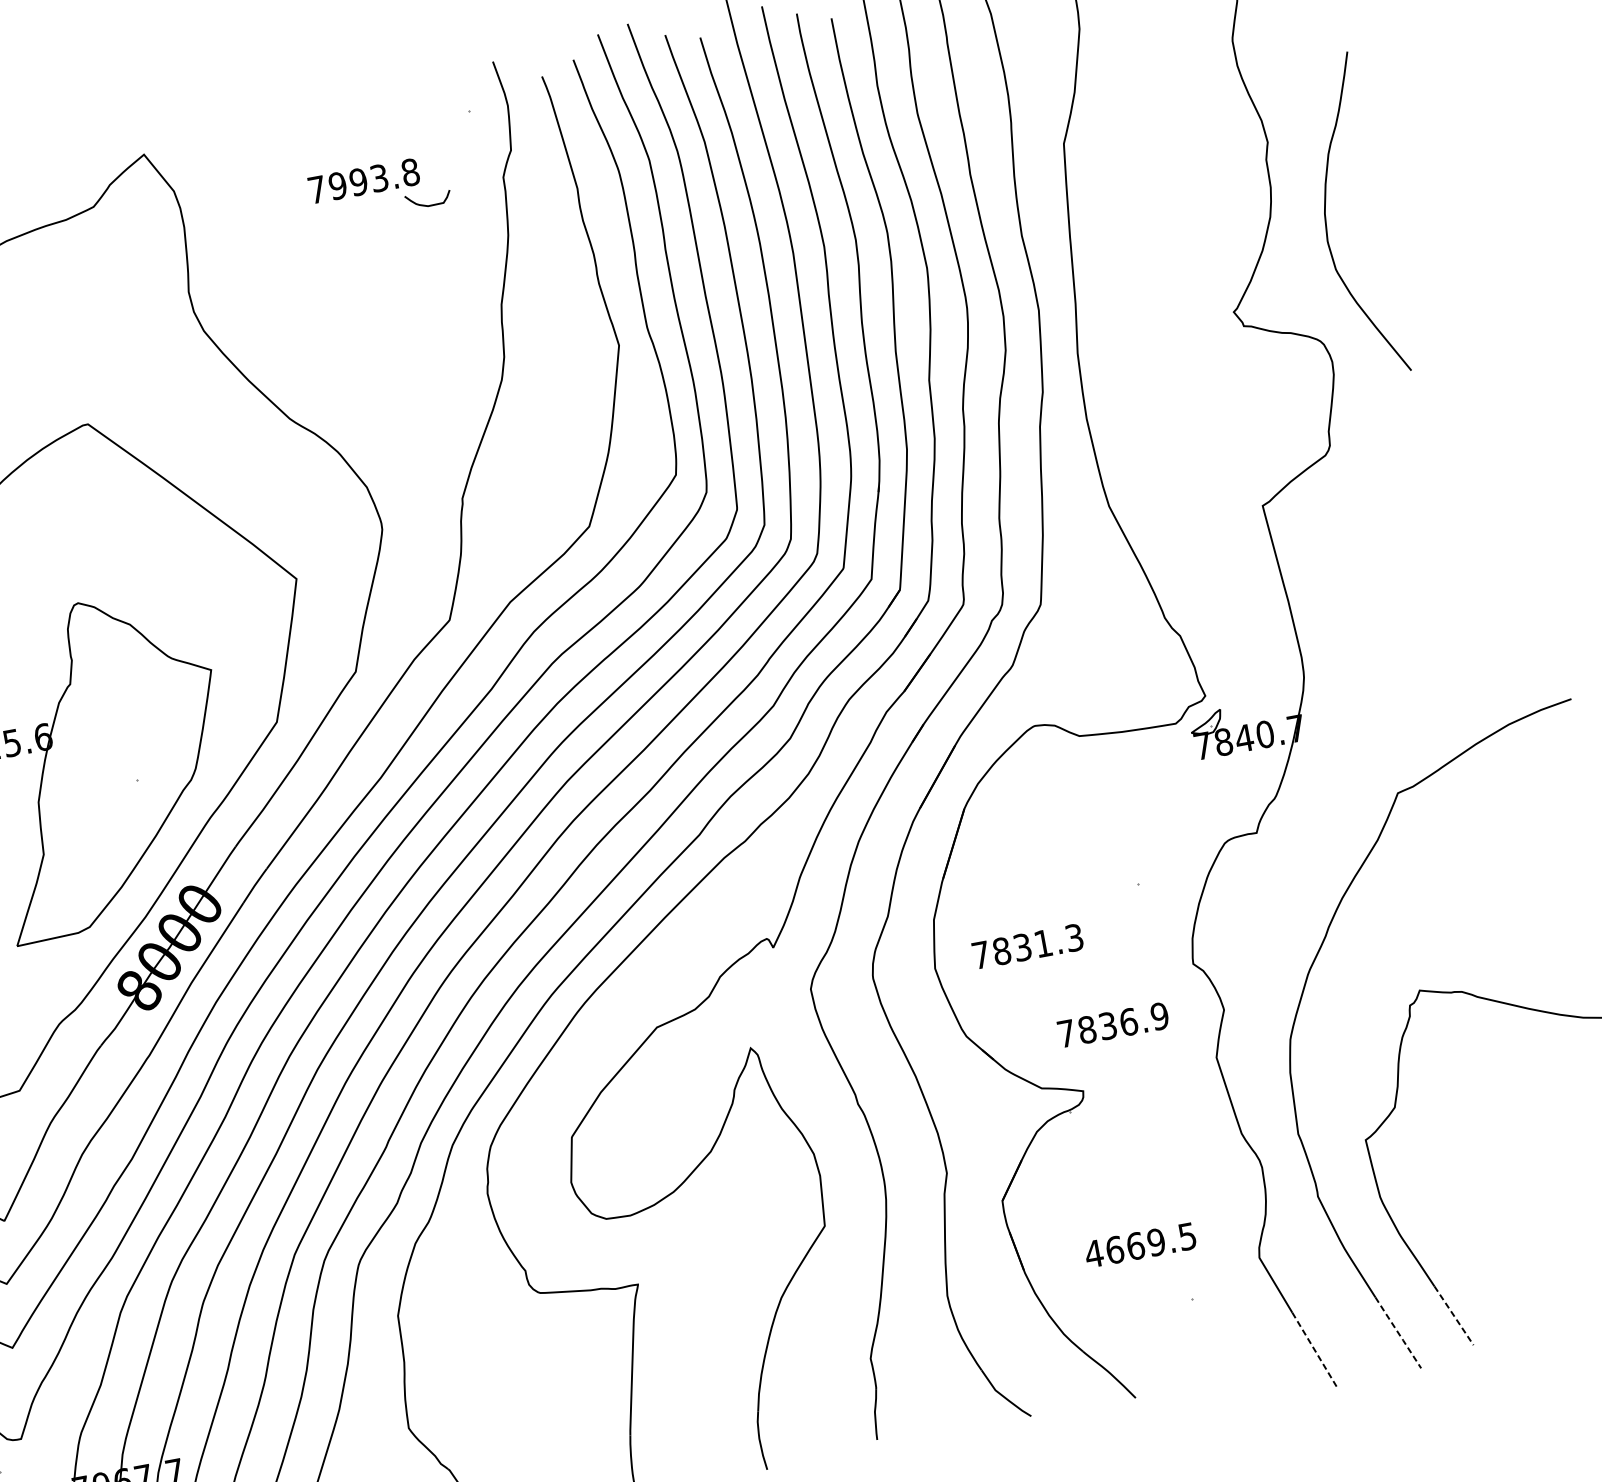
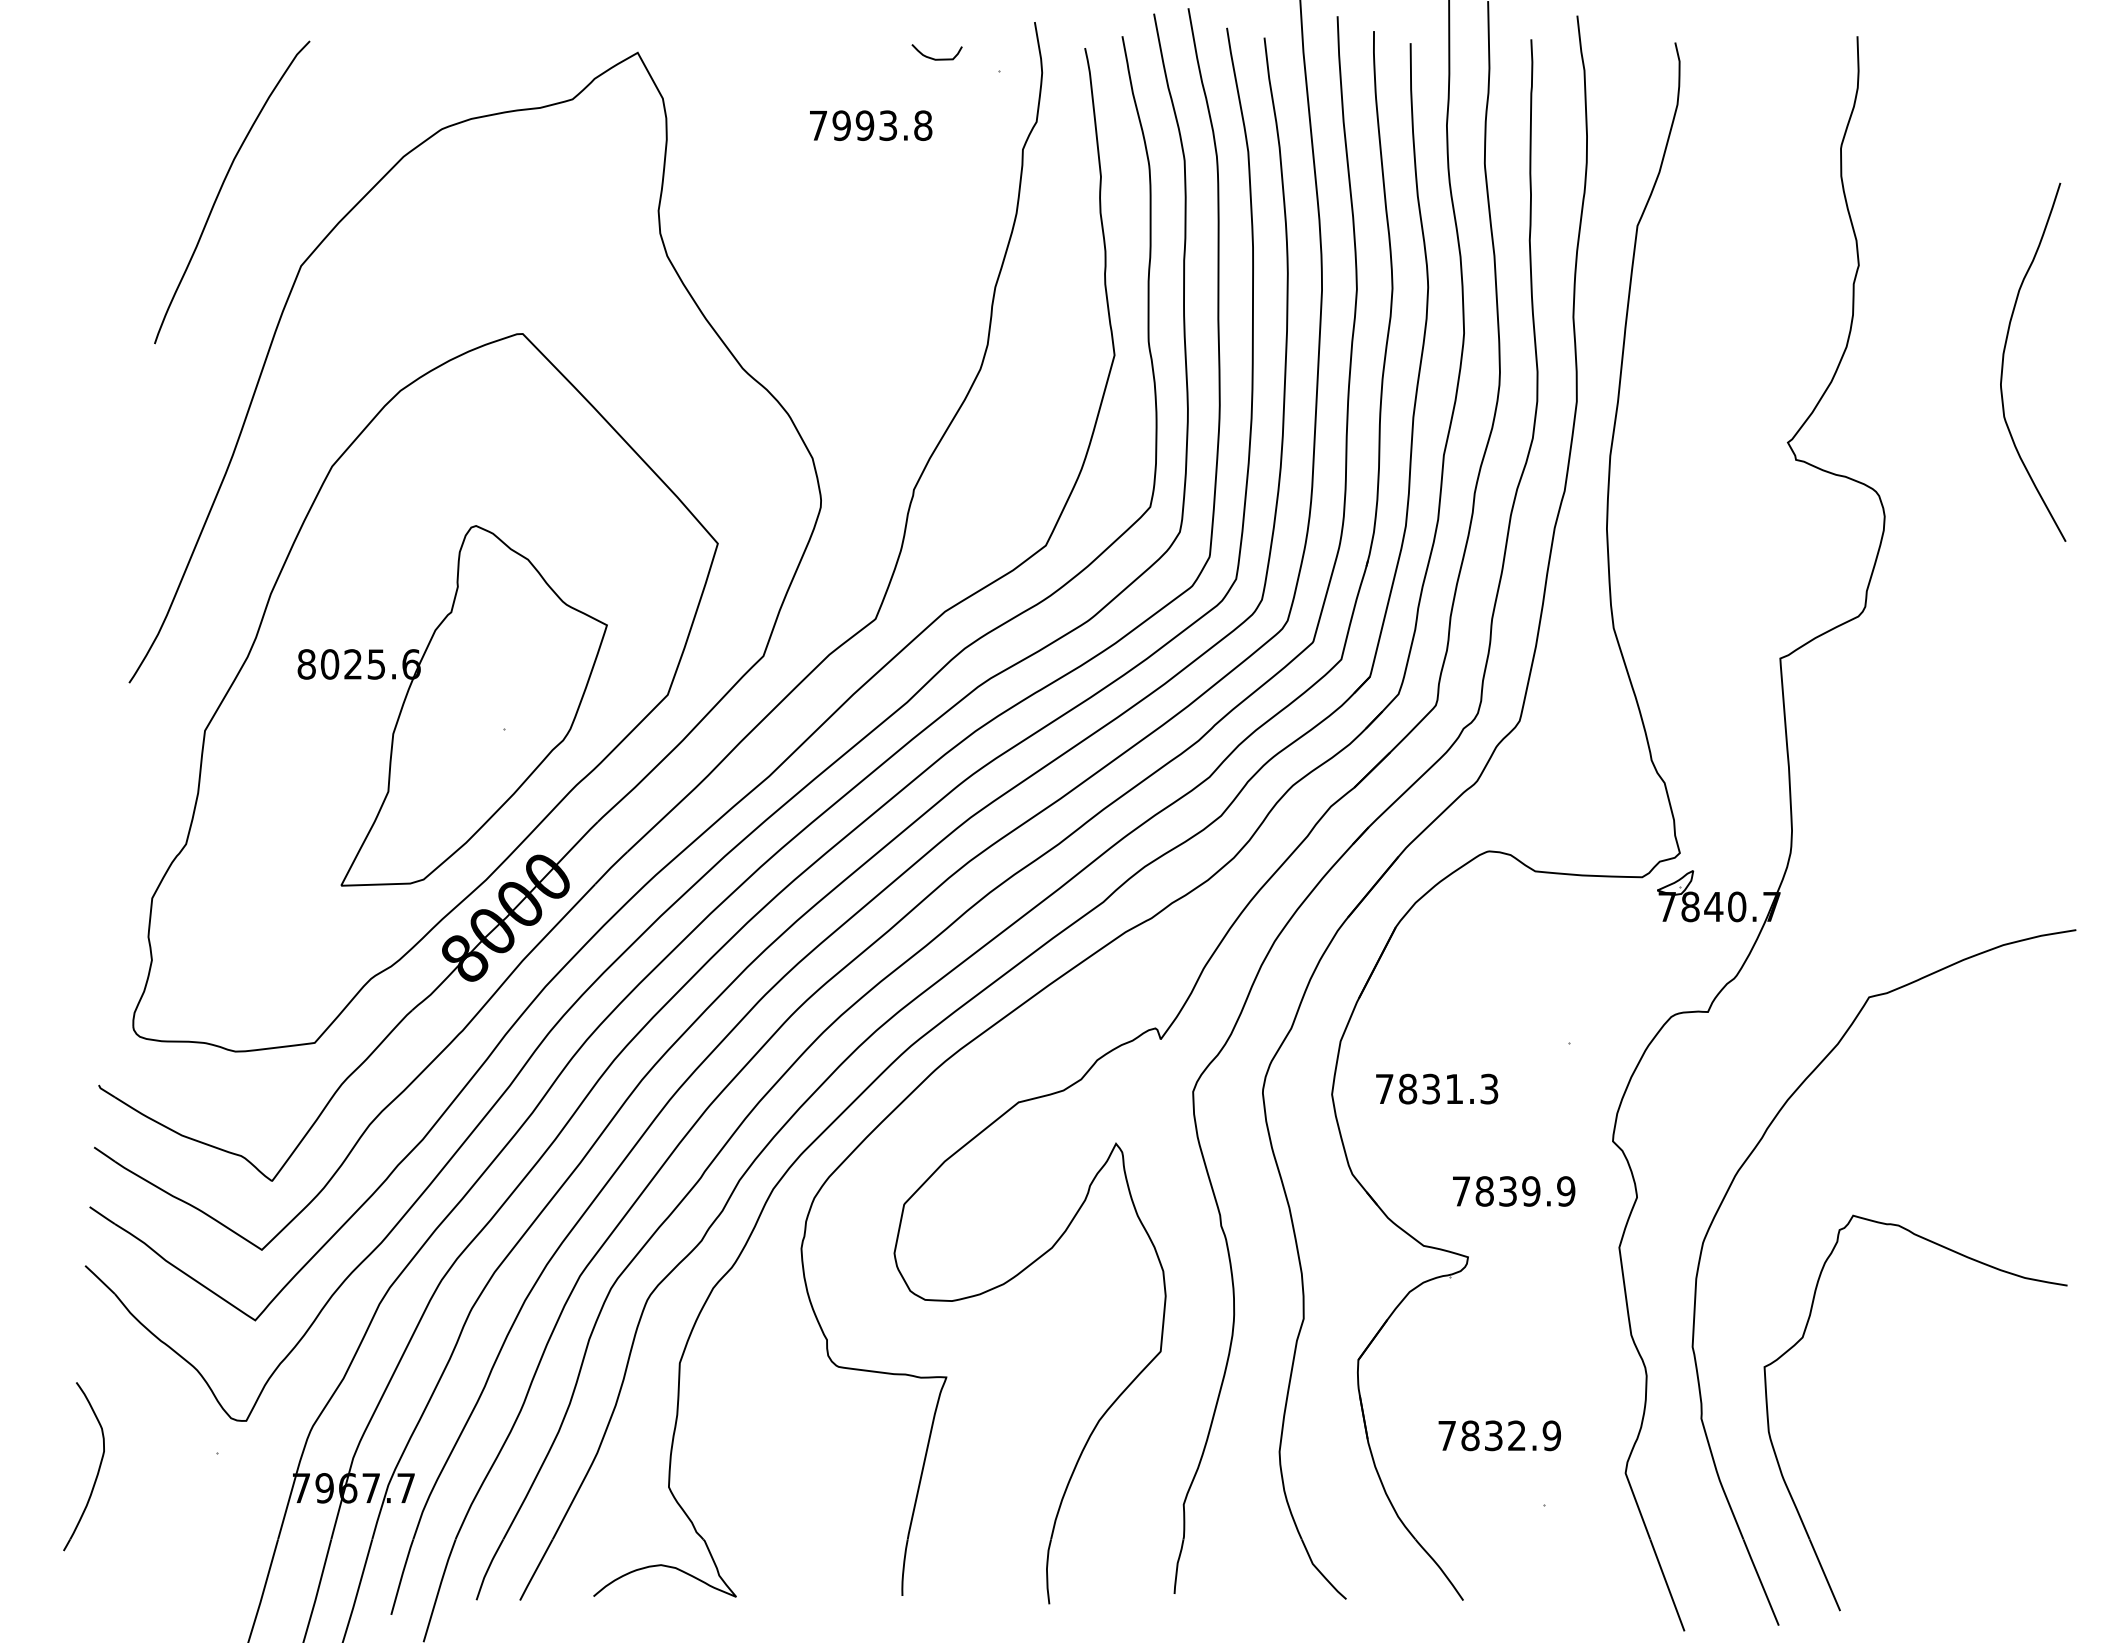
curve: (428, 204) -> (936, 58), moved
curve: (1326, 216) -> (2004, 357), moved
text: (1128, 1022) -> (1531, 1191), 7836.9 -> 7839.9
text: (1140, 1244) -> (1499, 1435), 4669.5 -> 7832.9
line: (1453, 1316) -> (1824, 1575), dashed -> solid
line: (1398, 1332) -> (1761, 1582), dashed -> solid
line: (1315, 1350) -> (1667, 1585), dashed -> solid

